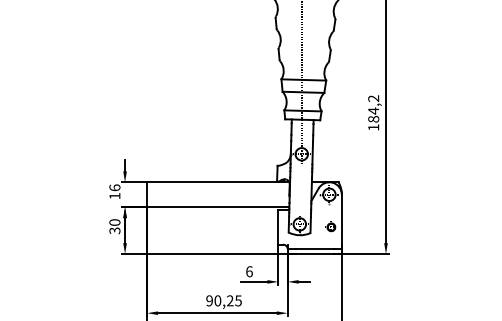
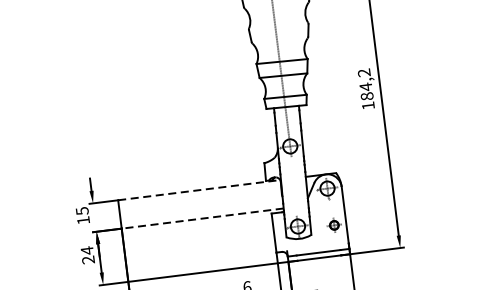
line: (218, 182) -> (199, 190), solid -> dashed
text: (114, 187) -> (81, 210), 16 -> 15
line: (217, 207) -> (201, 218), solid -> dashed
text: (114, 226) -> (87, 255), 30 -> 24

